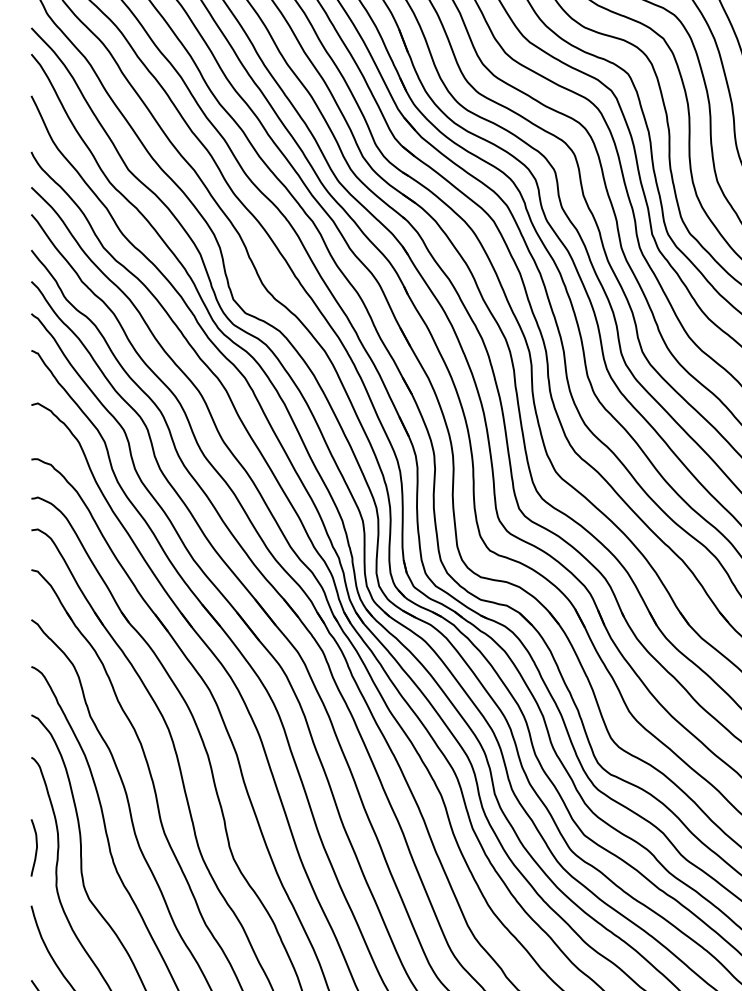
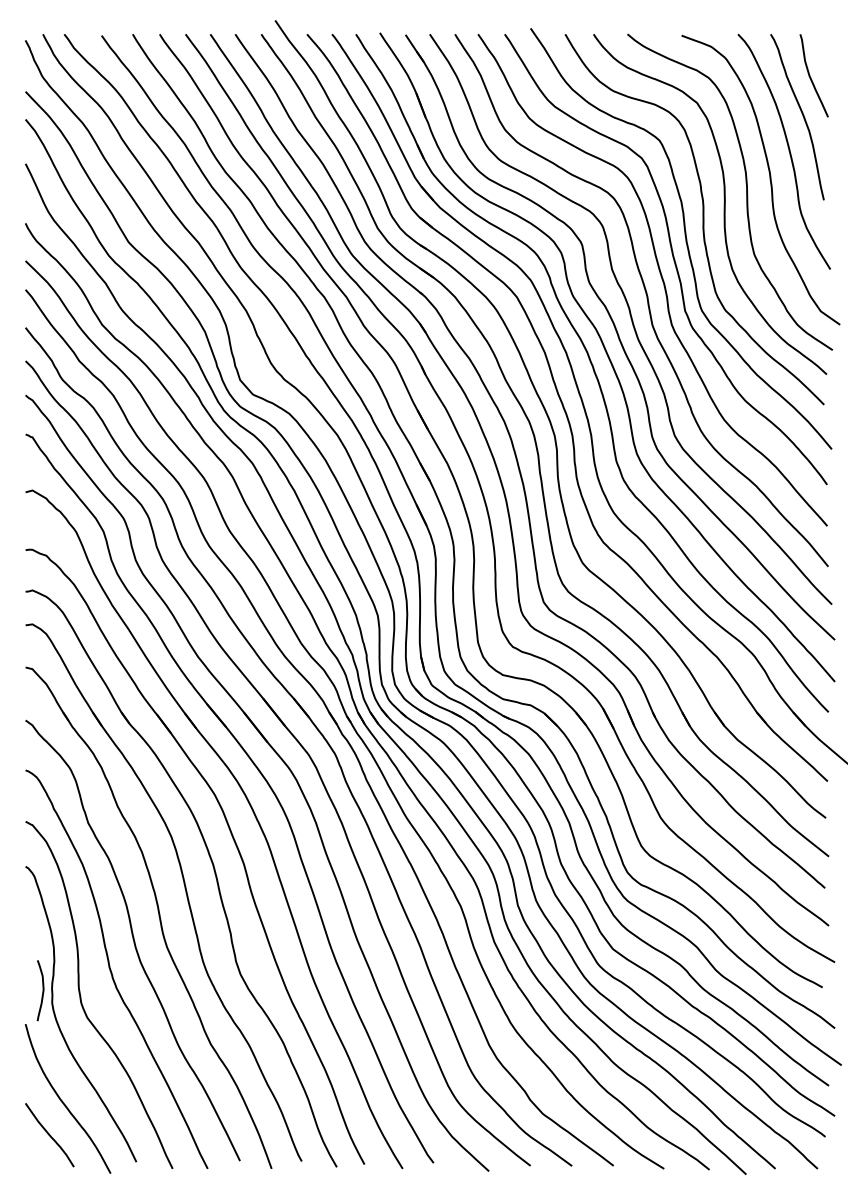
curve: (36, 847) -> (42, 990), moved

